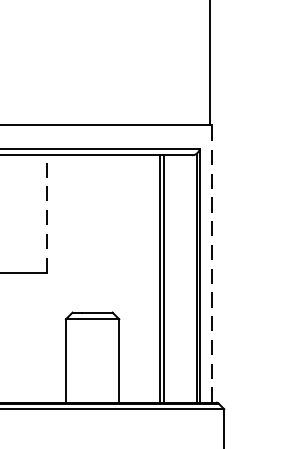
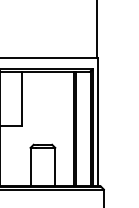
line: (46, 212) -> (21, 98), dashed -> solid
line: (212, 262) -> (98, 121), dashed -> solid

